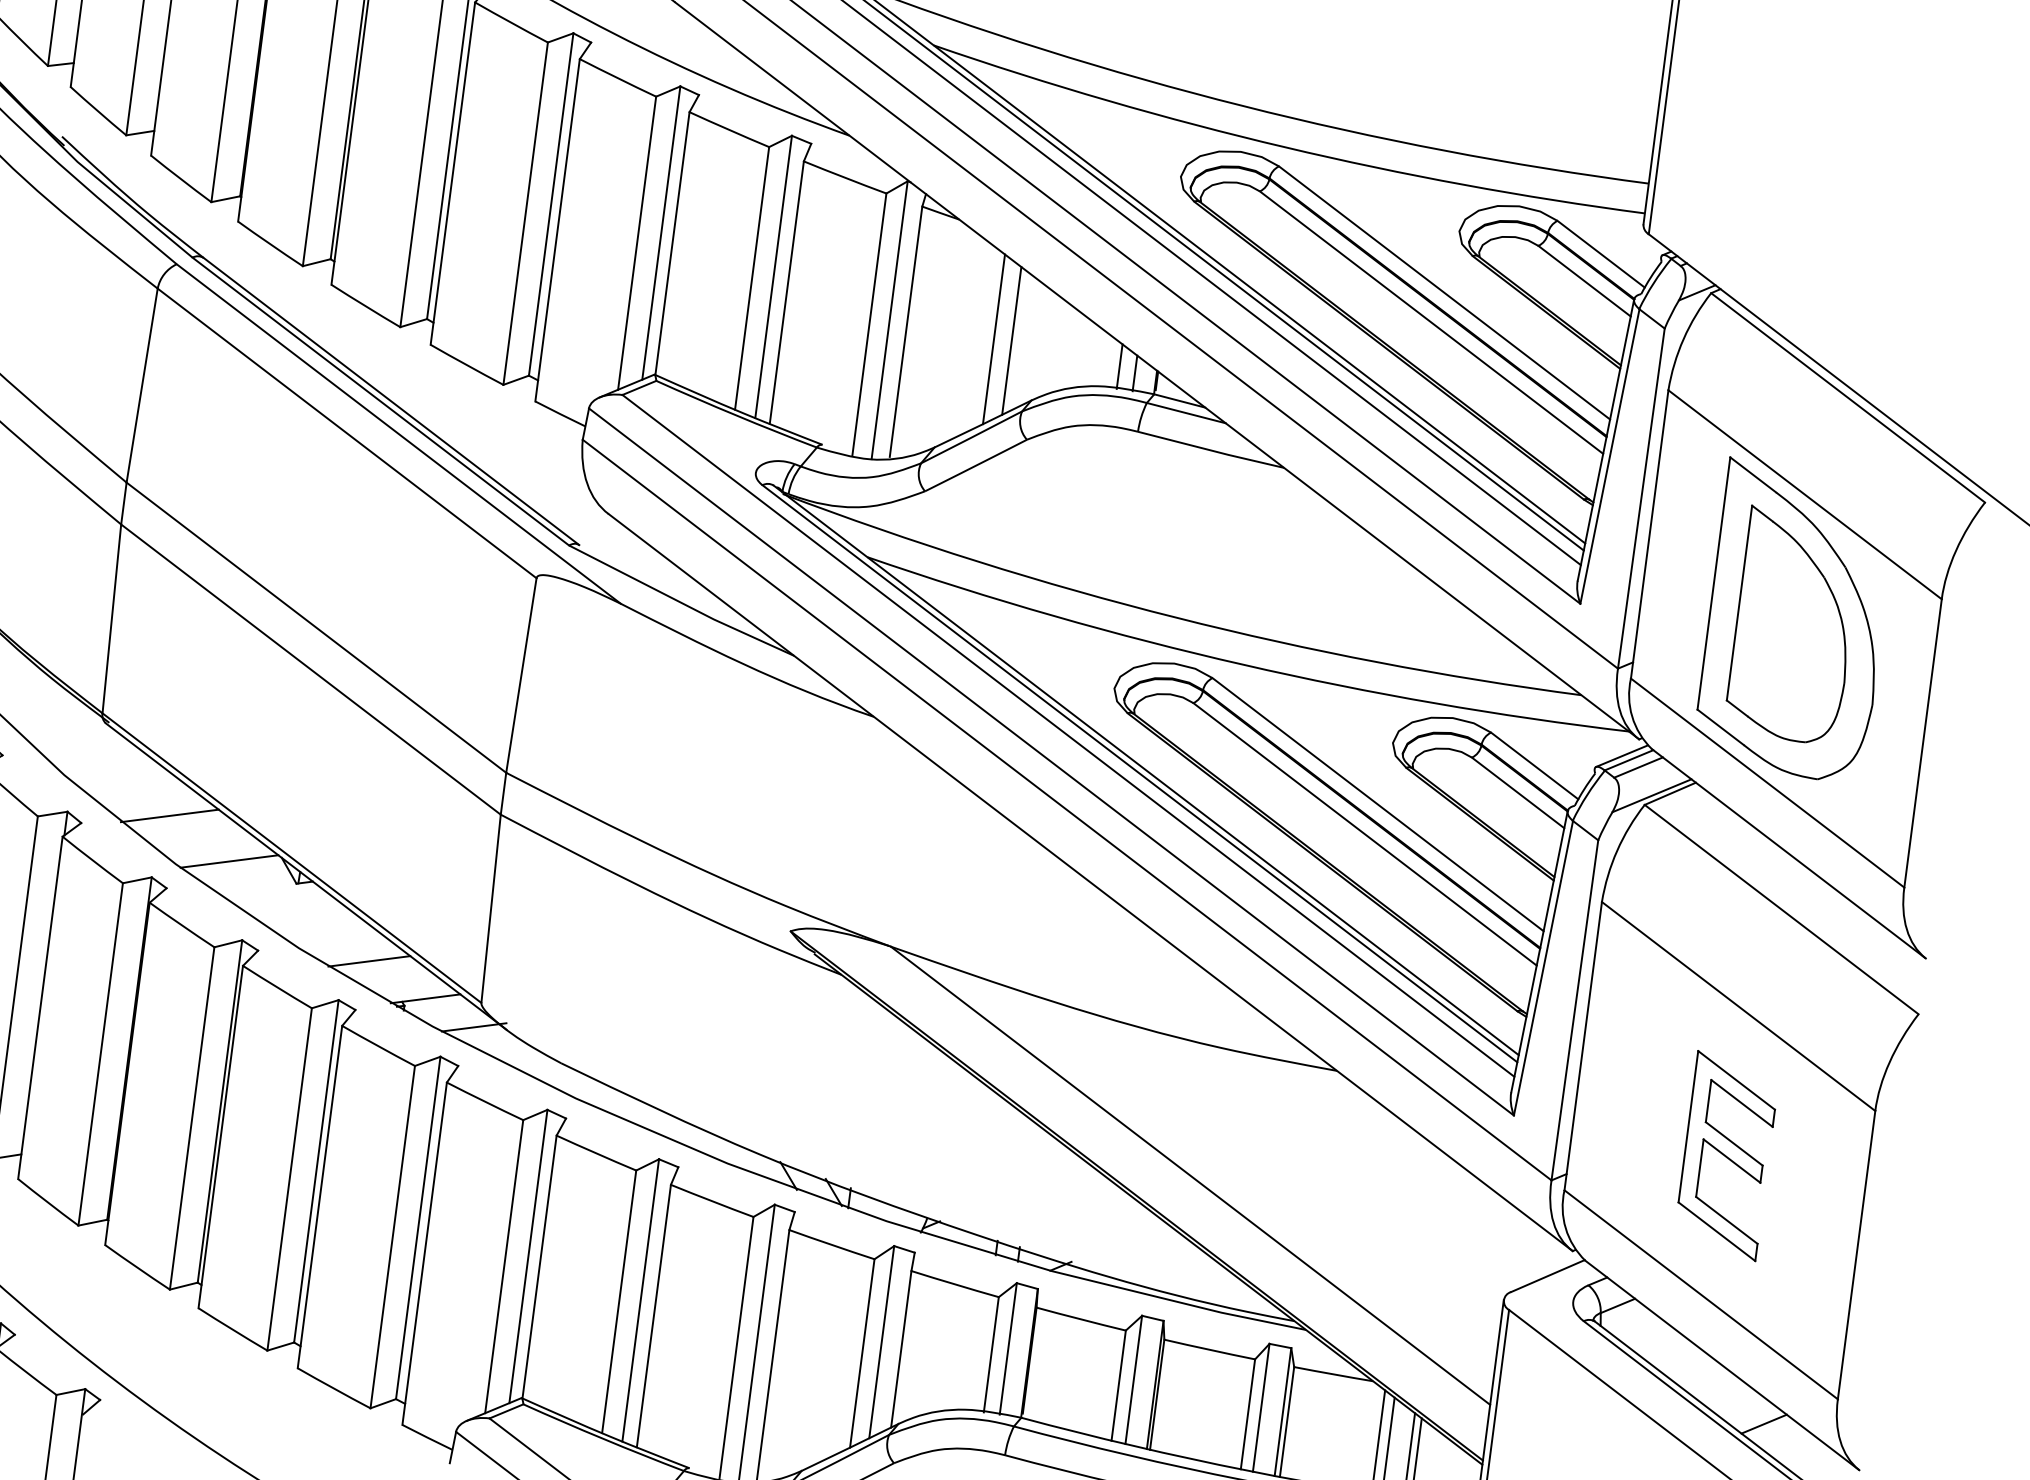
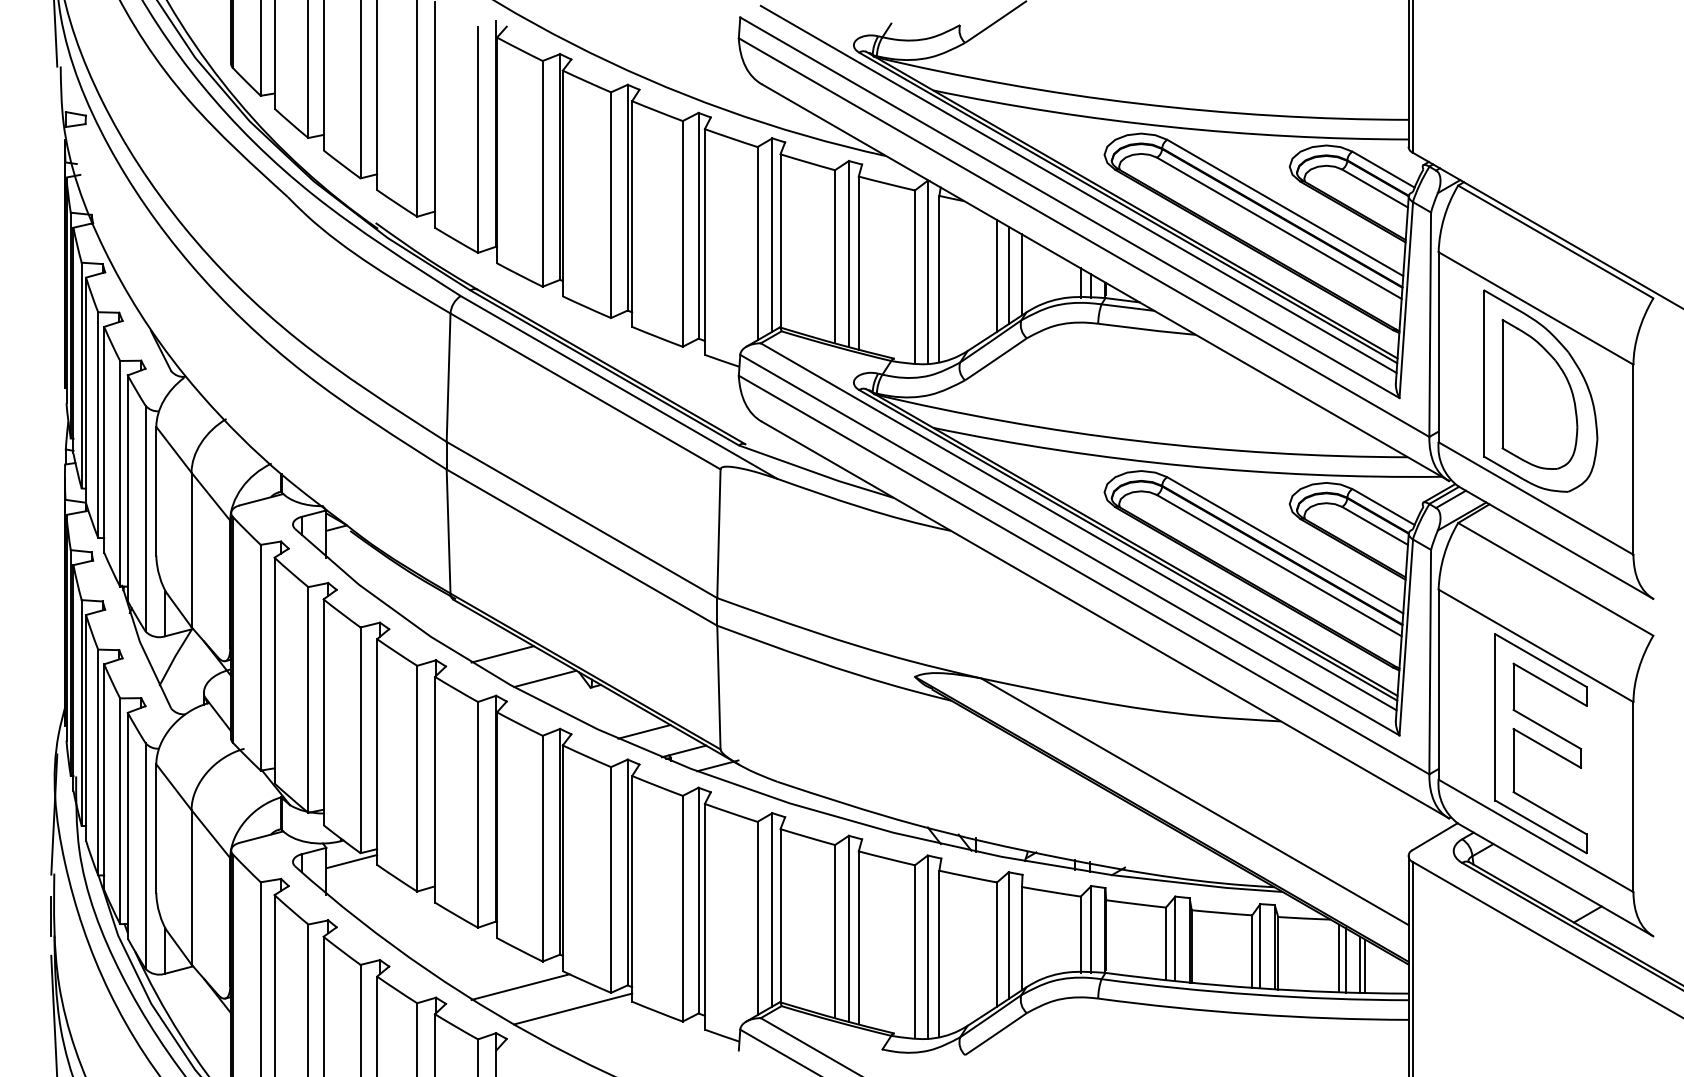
line: (1031, 341) -> (1021, 274), added
part: (1726, 1155) -> (1540, 743), size x1.67
line: (131, 1323) -> (520, 986), added
line: (207, 1366) -> (573, 1008), added

